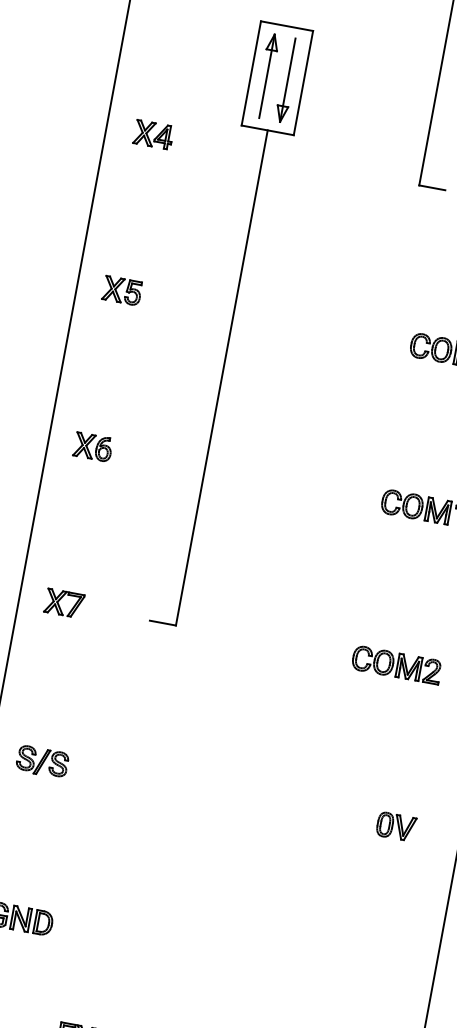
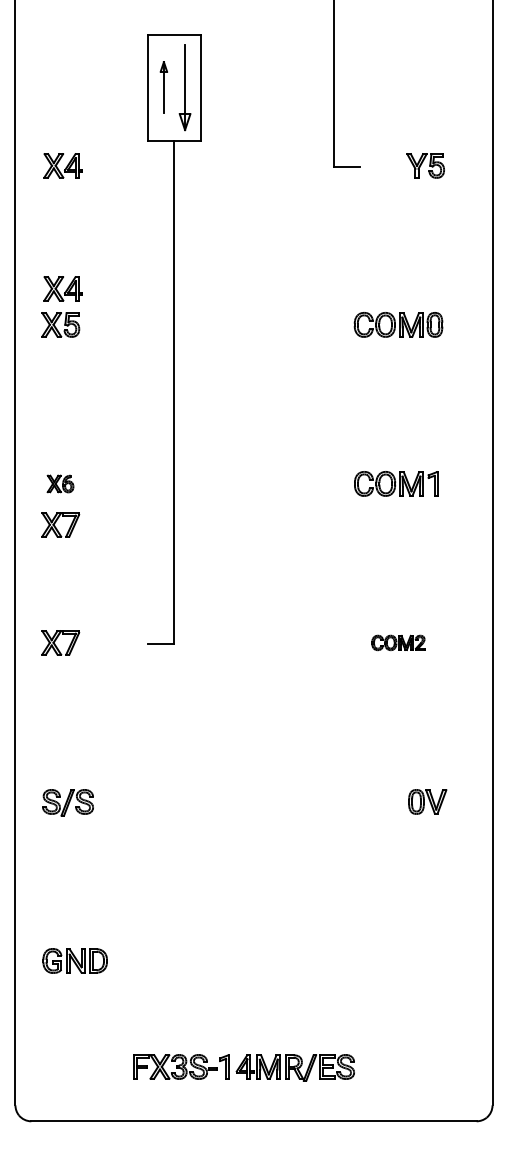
part: (266, 76) -> (163, 87), size x0.6
part: (130, 255) -> (62, 288), added
part: (93, 446) -> (60, 483), size x0.7
part: (85, 487) -> (60, 524), added
part: (396, 664) -> (398, 642), size x0.6

